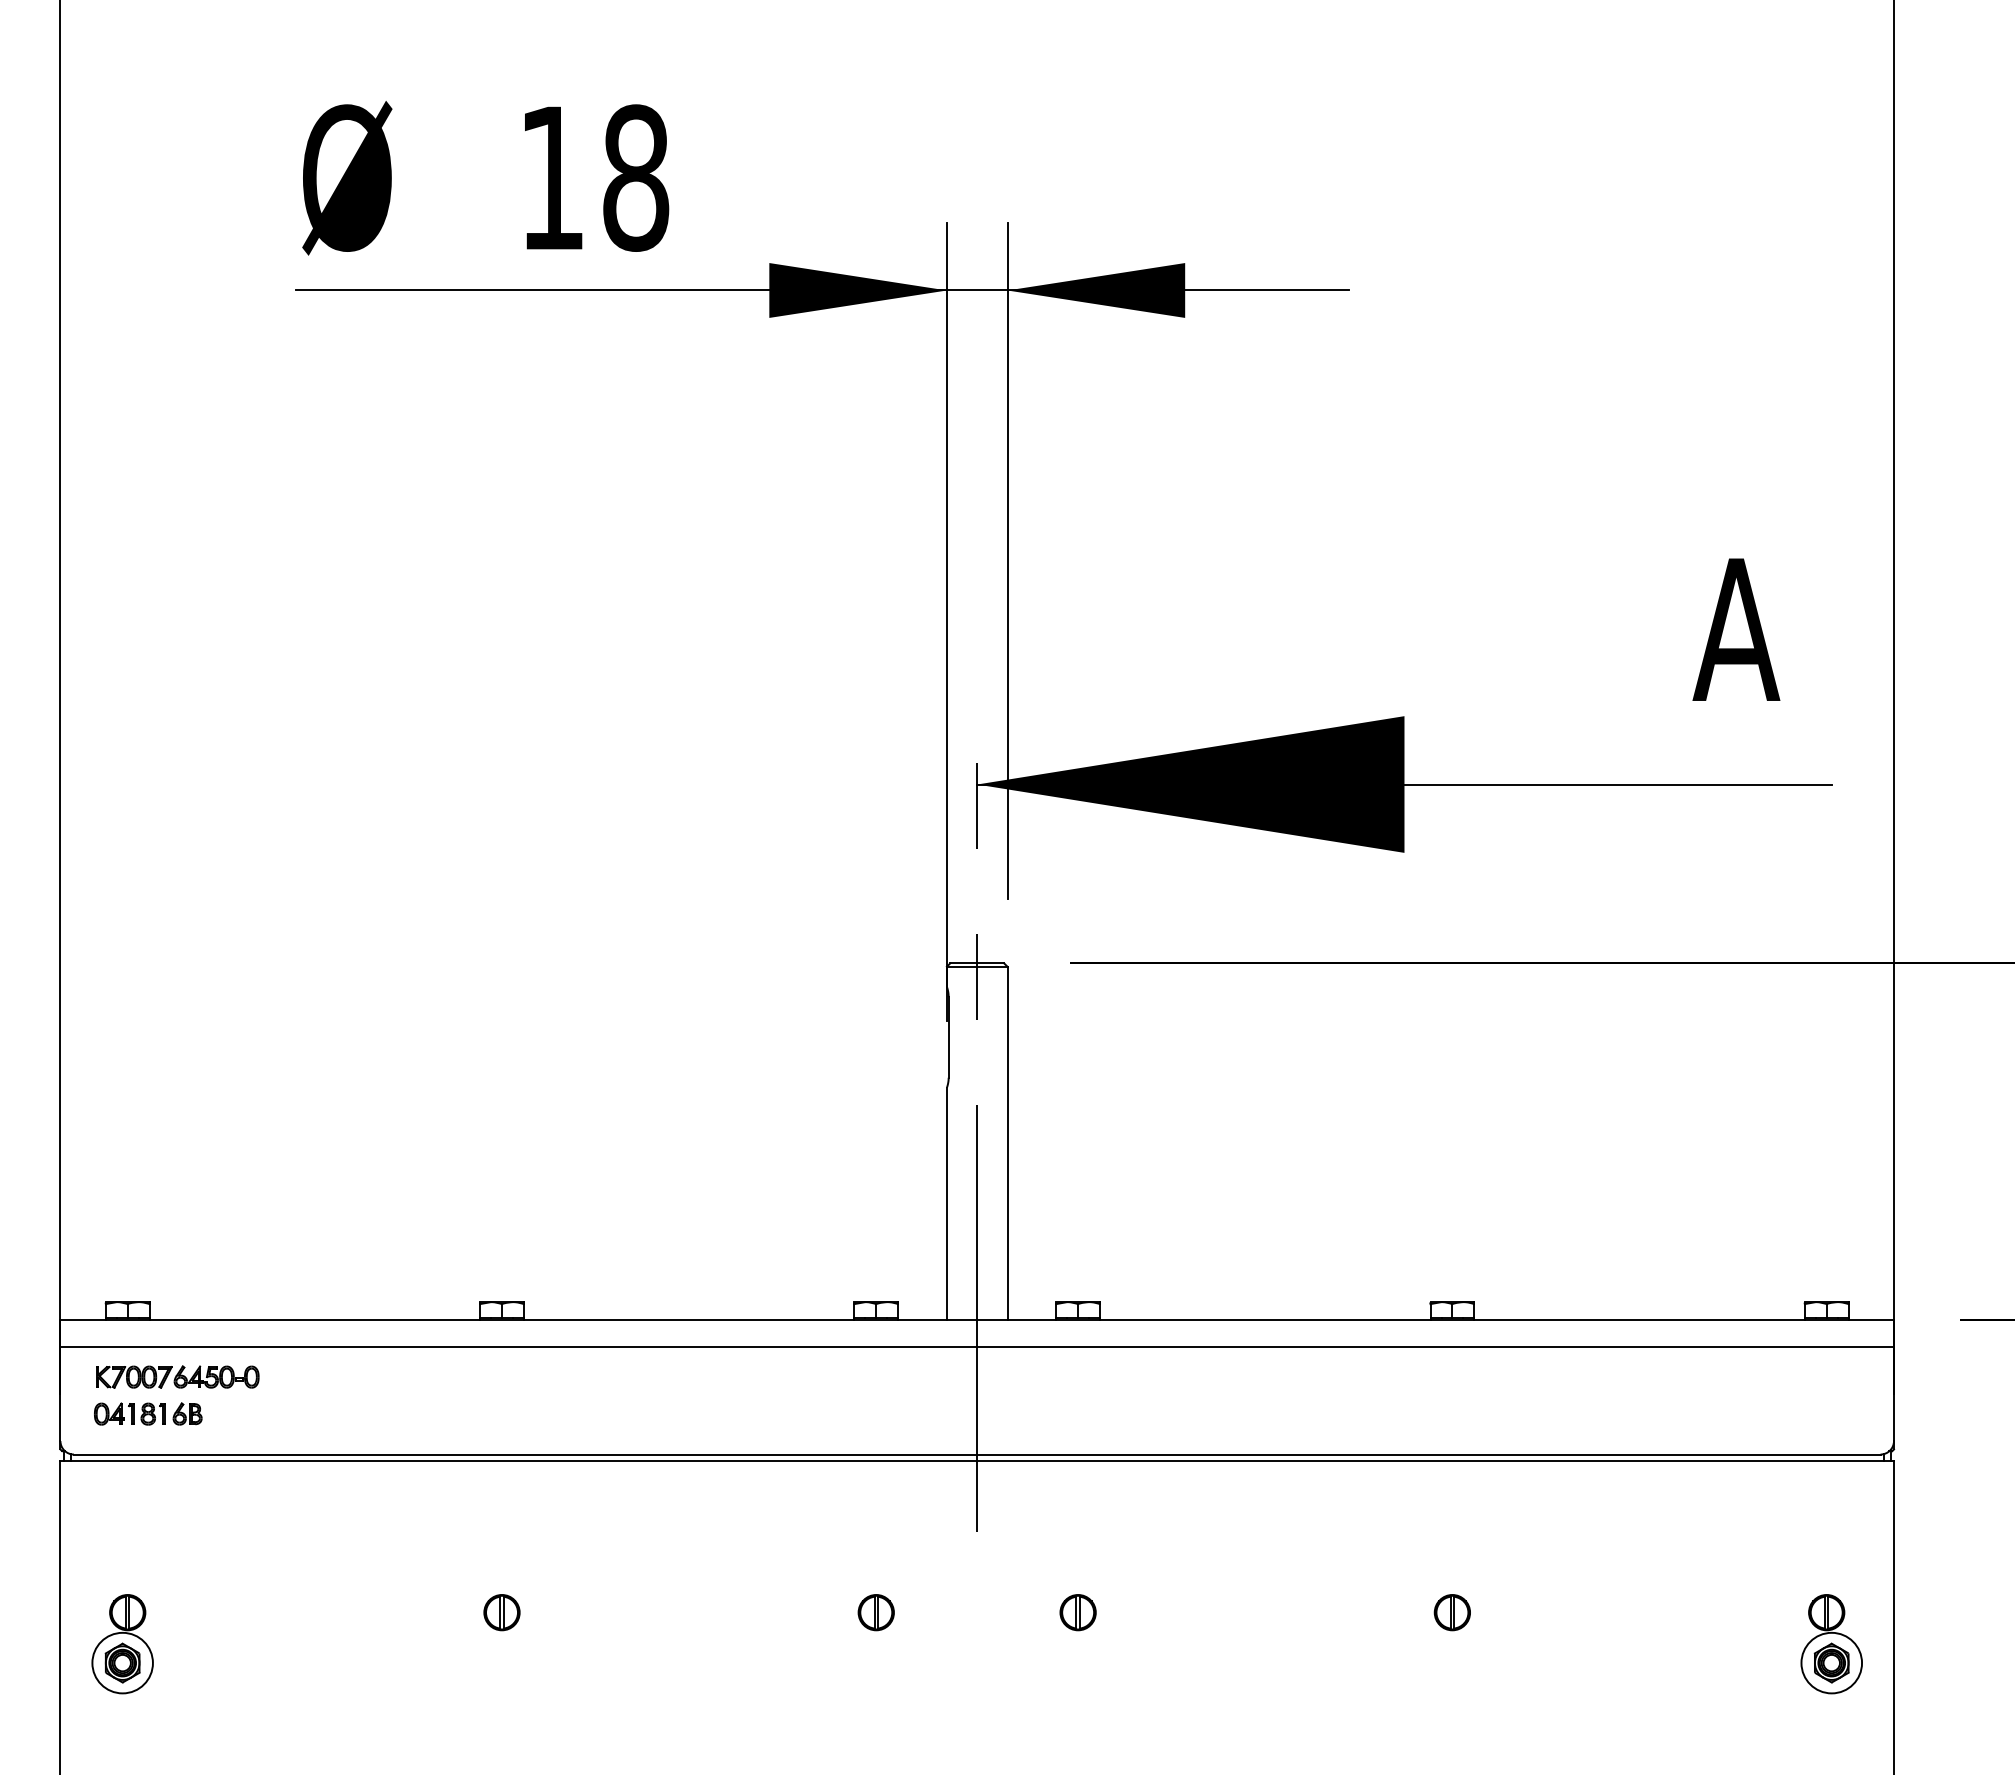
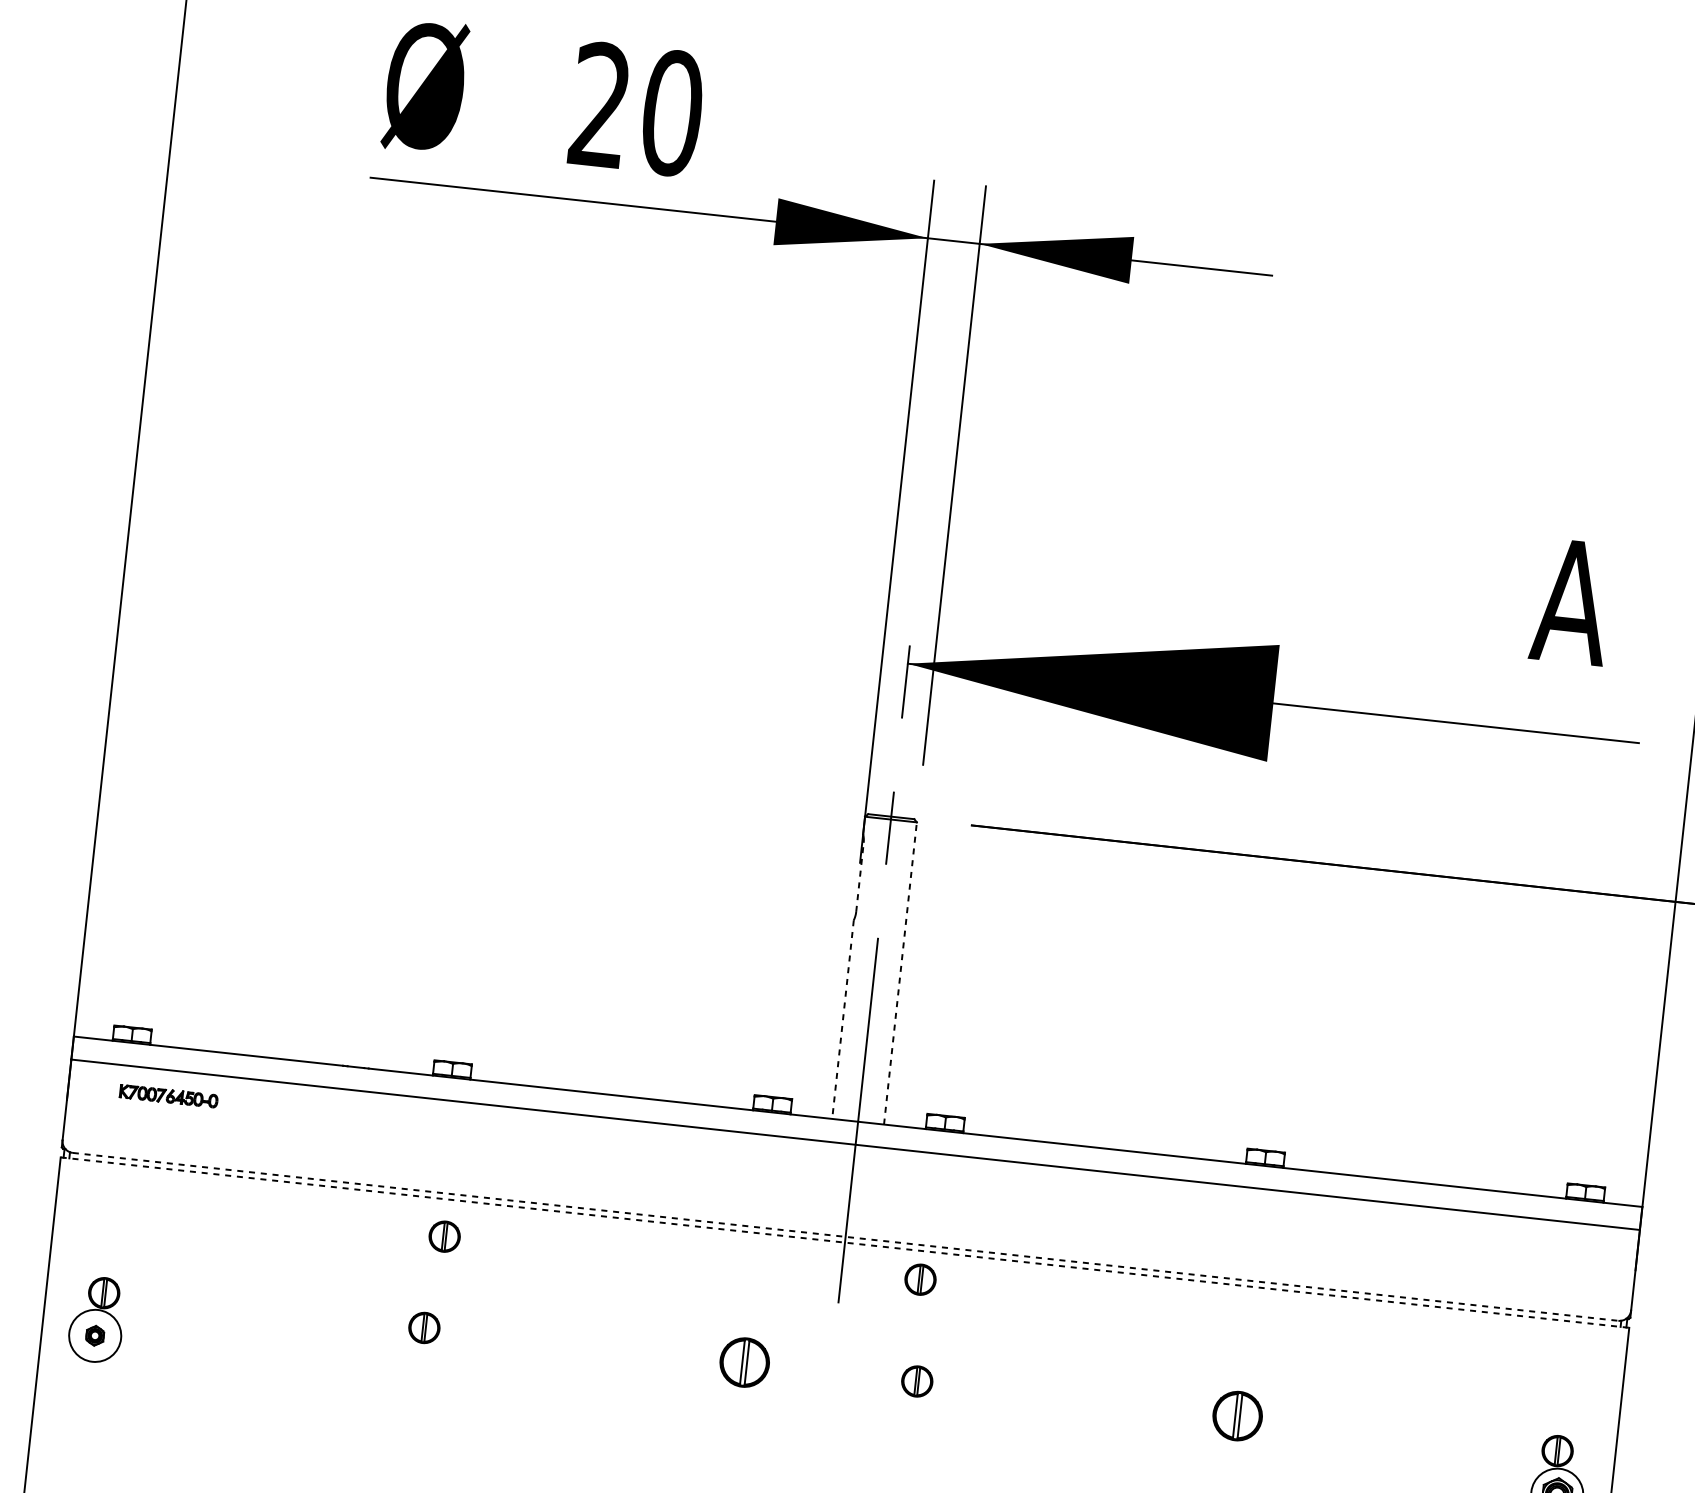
text: (594, 177) -> (636, 108), 18 -> 20
line: (948, 1036) -> (859, 876), solid -> dashed
line: (1007, 1143) -> (900, 973), solid -> dashed
line: (946, 1204) -> (842, 1020), solid -> dashed
part: (177, 1376) -> (168, 1095), size x0.7
part: (148, 1413) -> (140, 1124), removed
line: (977, 1454) -> (845, 1236), solid -> dashed
line: (977, 1461) -> (845, 1242), solid -> dashed
part: (1068, 1494) -> (919, 1279), added
part: (513, 1504) -> (444, 1236), added
part: (875, 1612) -> (743, 1362), size x1.6
part: (1451, 1612) -> (1236, 1416), size x1.6
part: (122, 1662) -> (95, 1335), size x0.6

